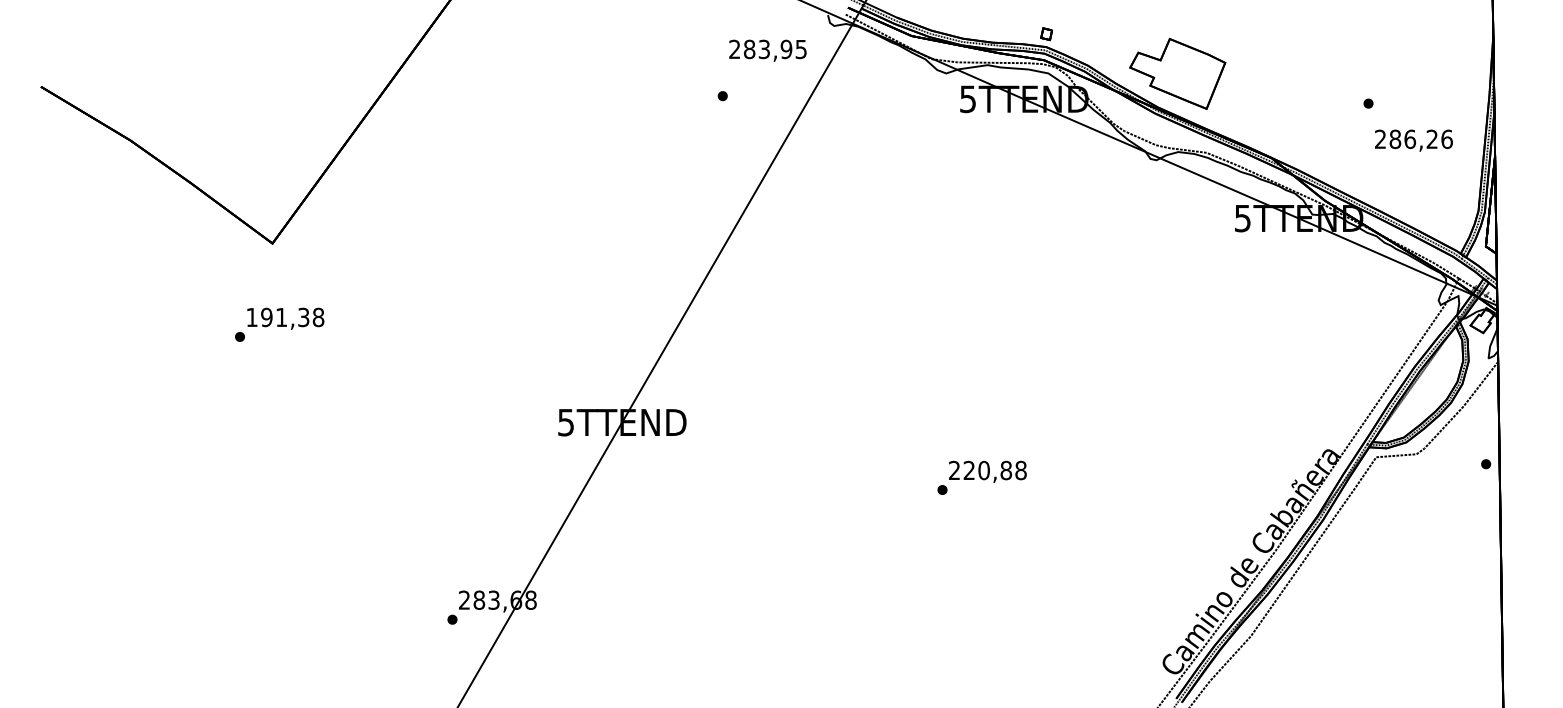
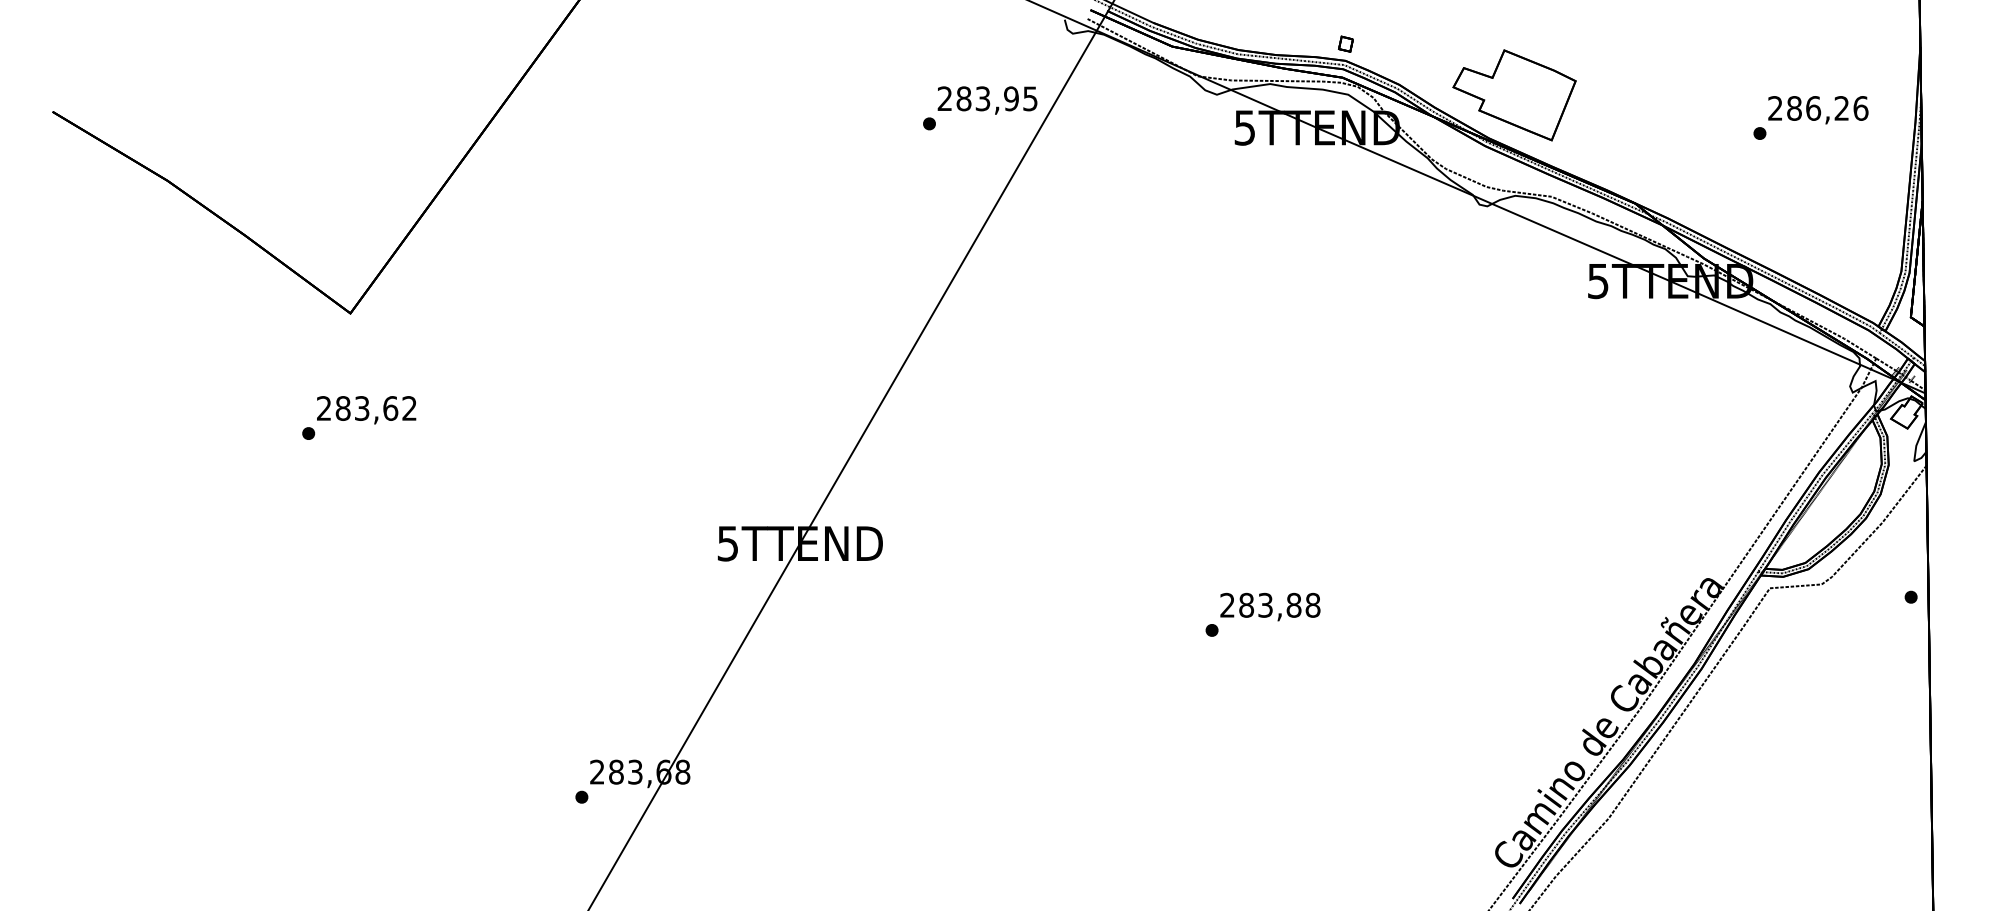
text: (767, 50) -> (987, 100), moved
text: (1414, 140) -> (1818, 110), moved
text: (285, 317) -> (367, 408), 191,38 -> 283,62
text: (977, 469) -> (1256, 604), 220,88 -> 283,88

